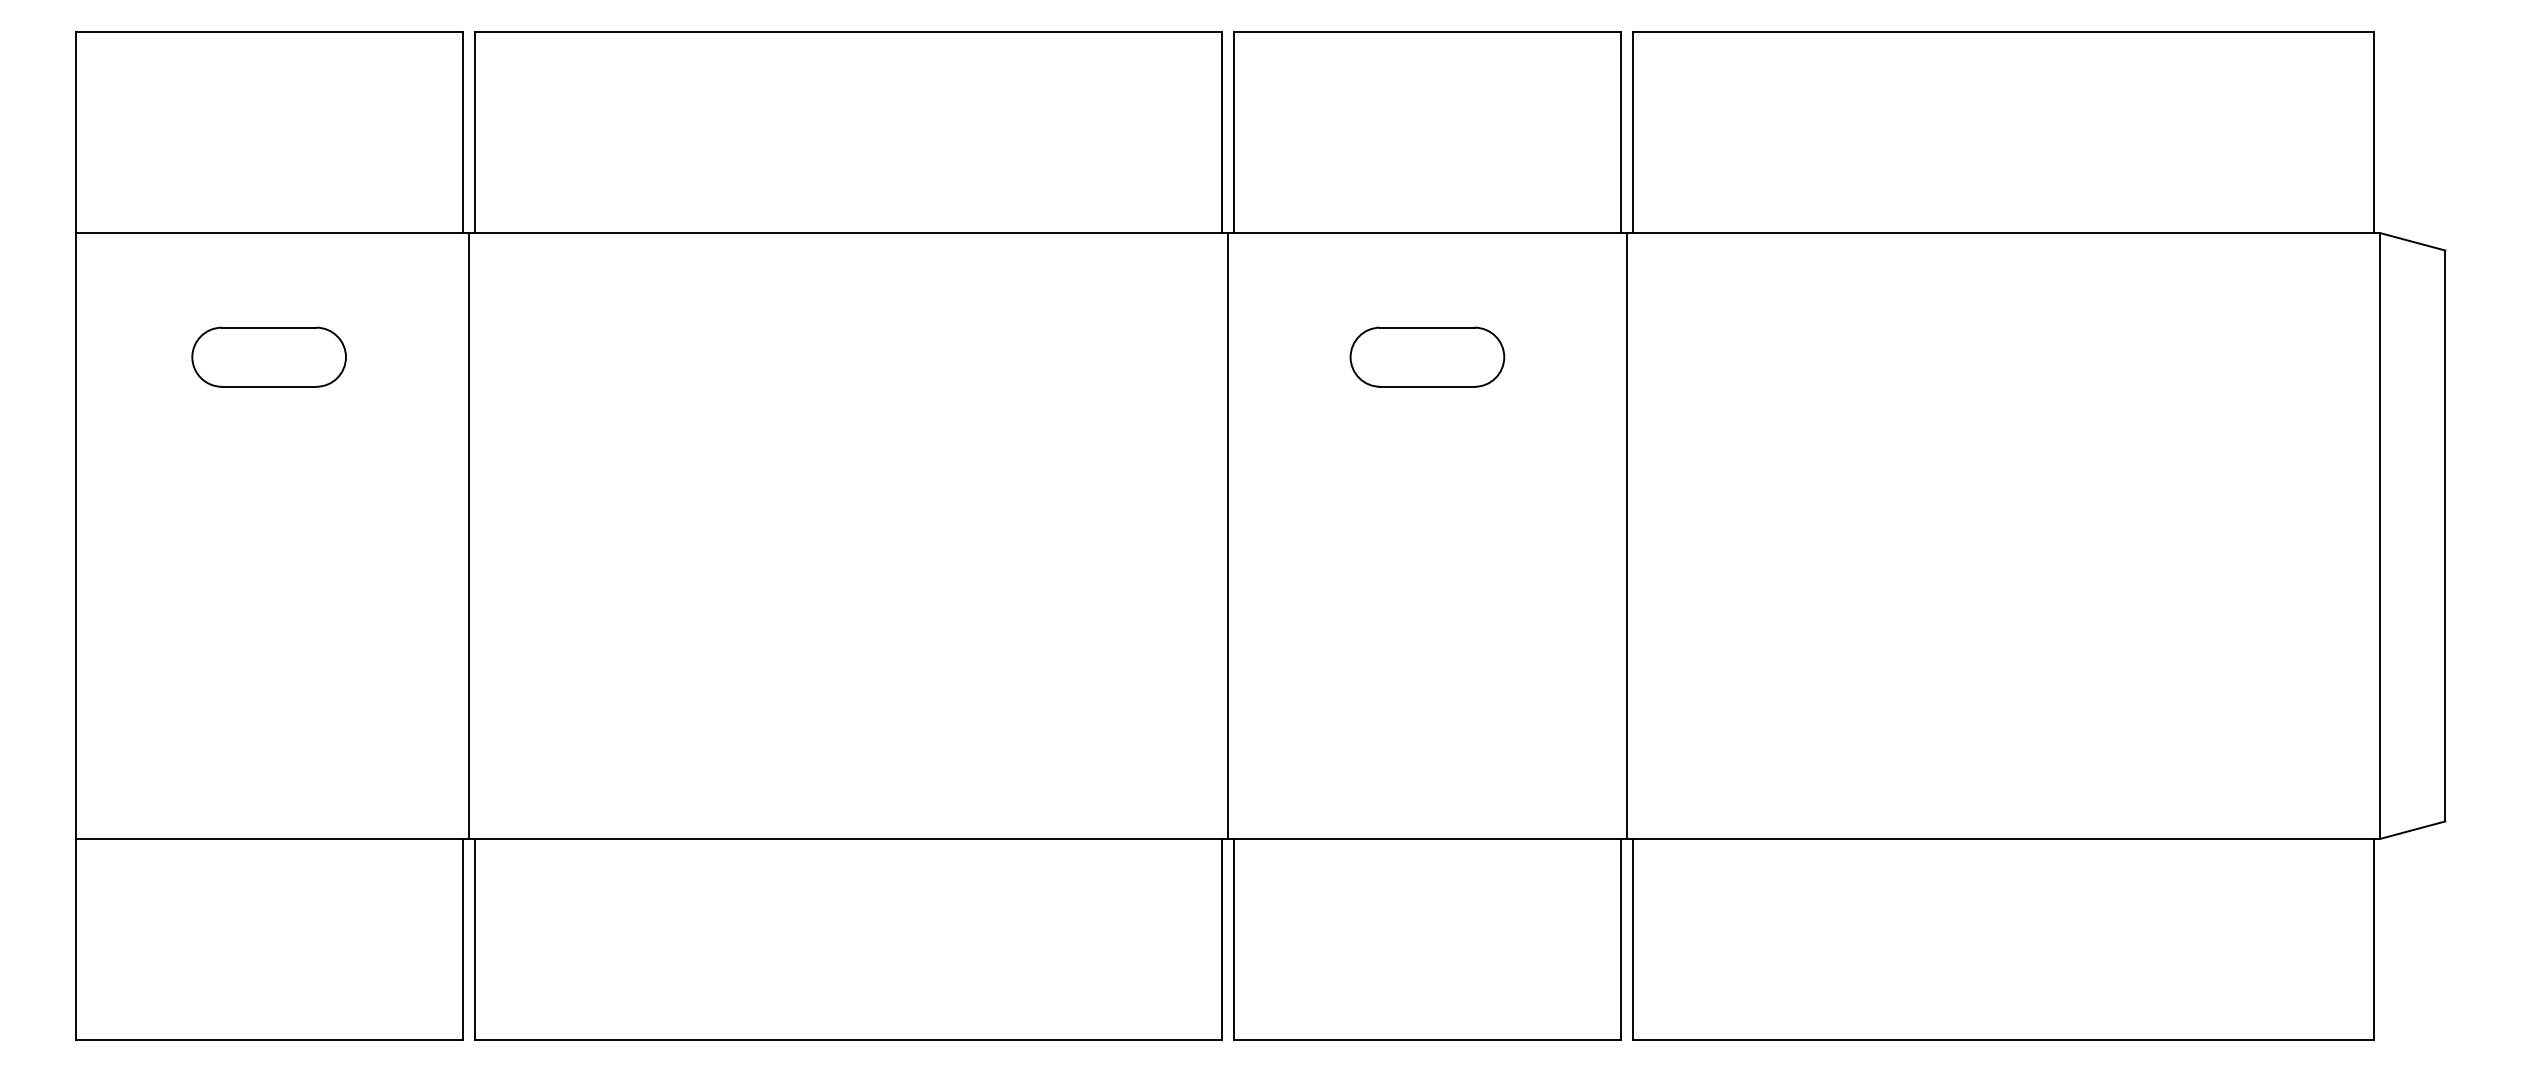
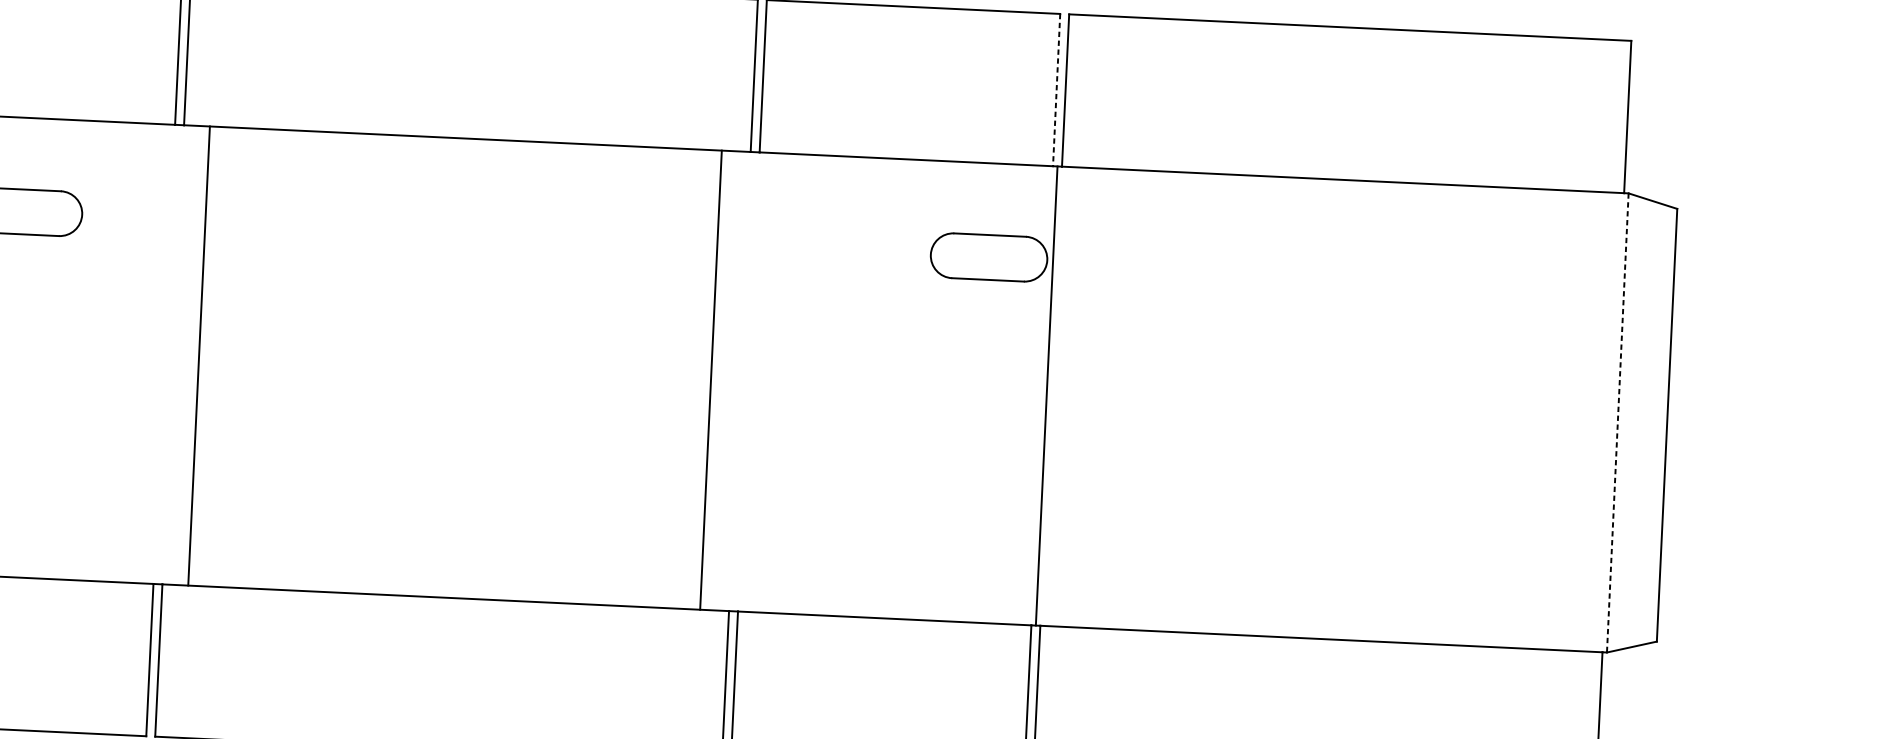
line: (1620, 133) -> (1056, 90), solid -> dashed
part: (1427, 356) -> (989, 256), moved
line: (468, 535) -> (199, 355), moved
line: (1227, 535) -> (710, 379), moved
line: (2380, 536) -> (1617, 423), solid -> dashed

